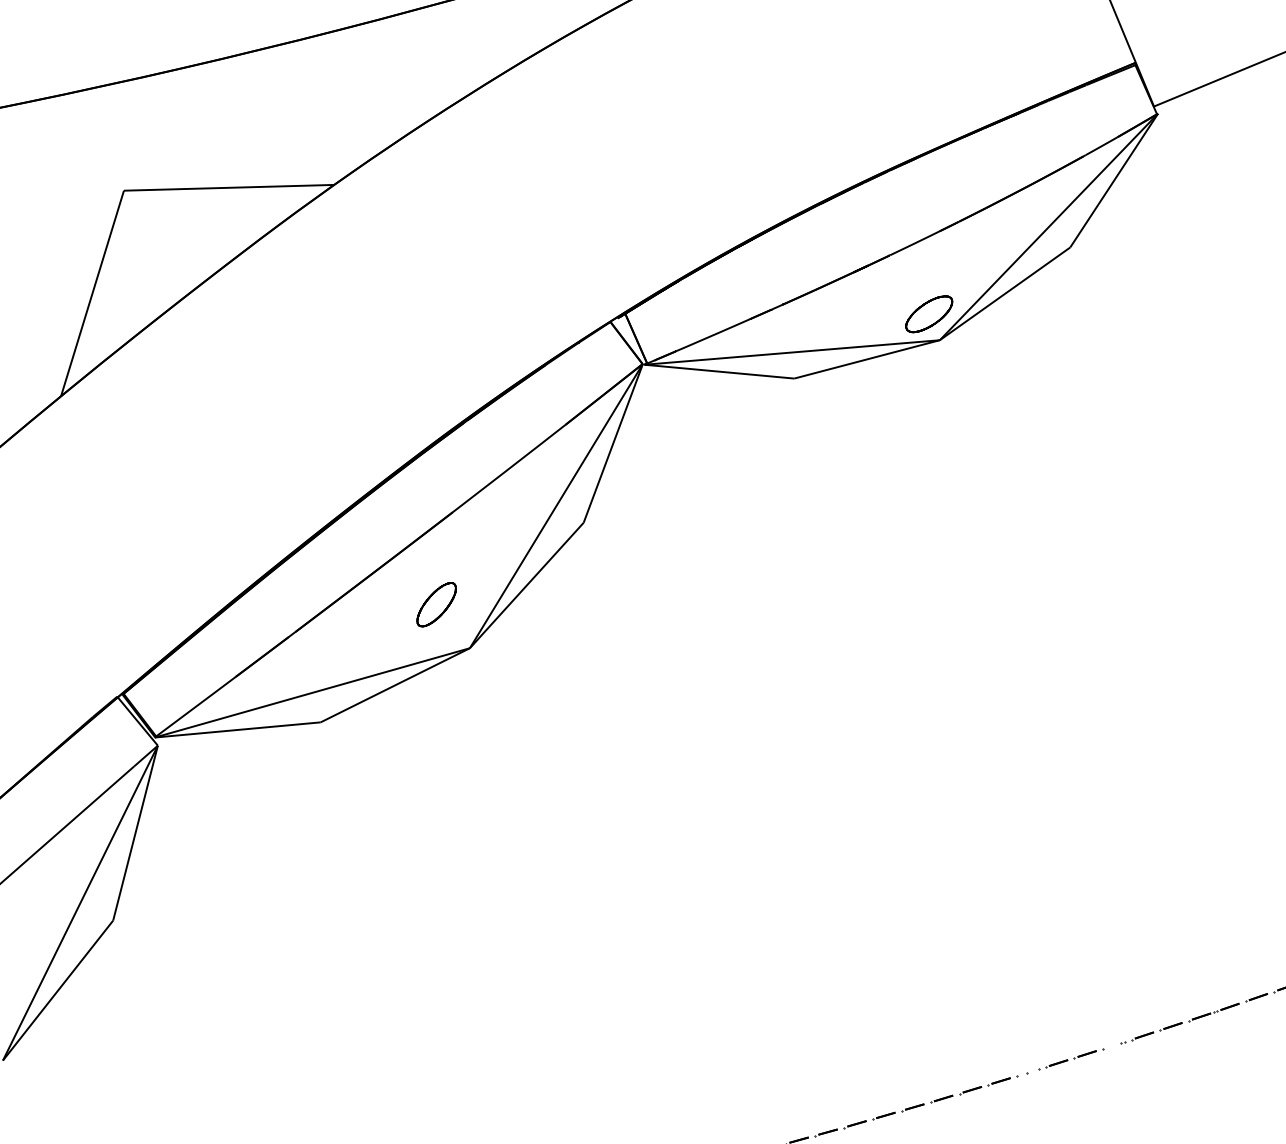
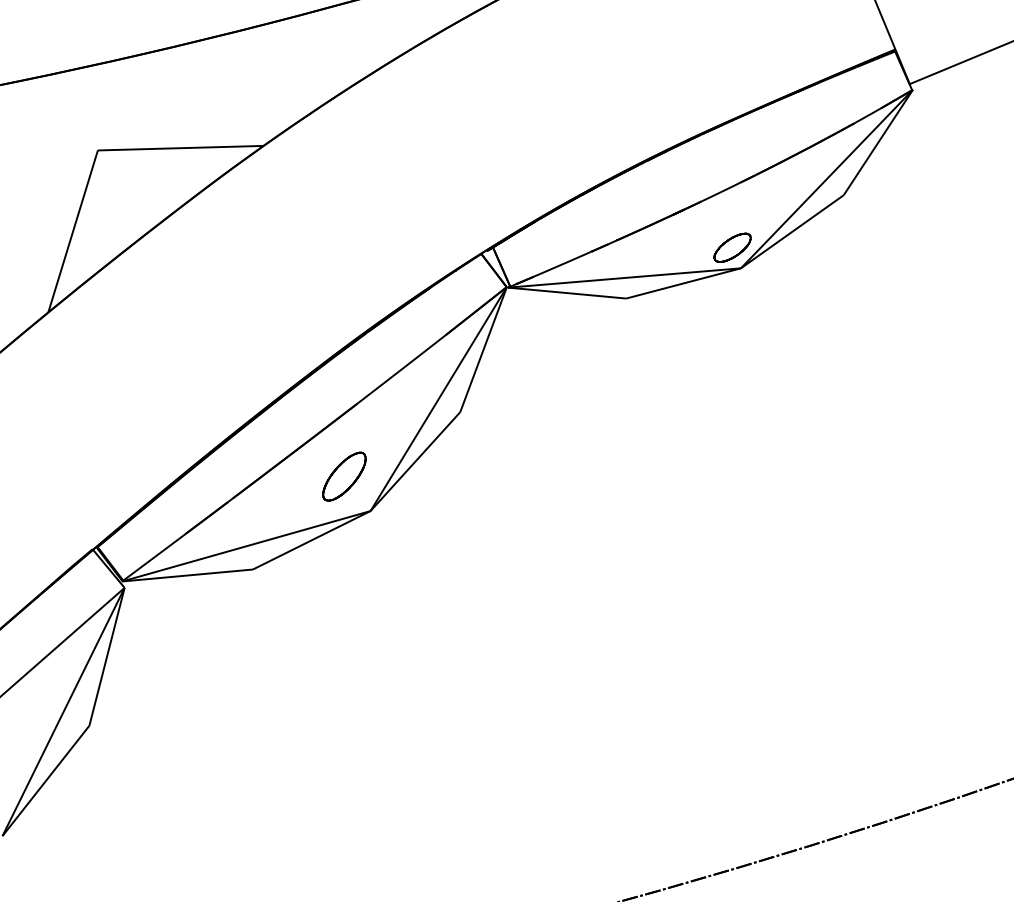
part: (436, 604) -> (344, 476), size x1.4

